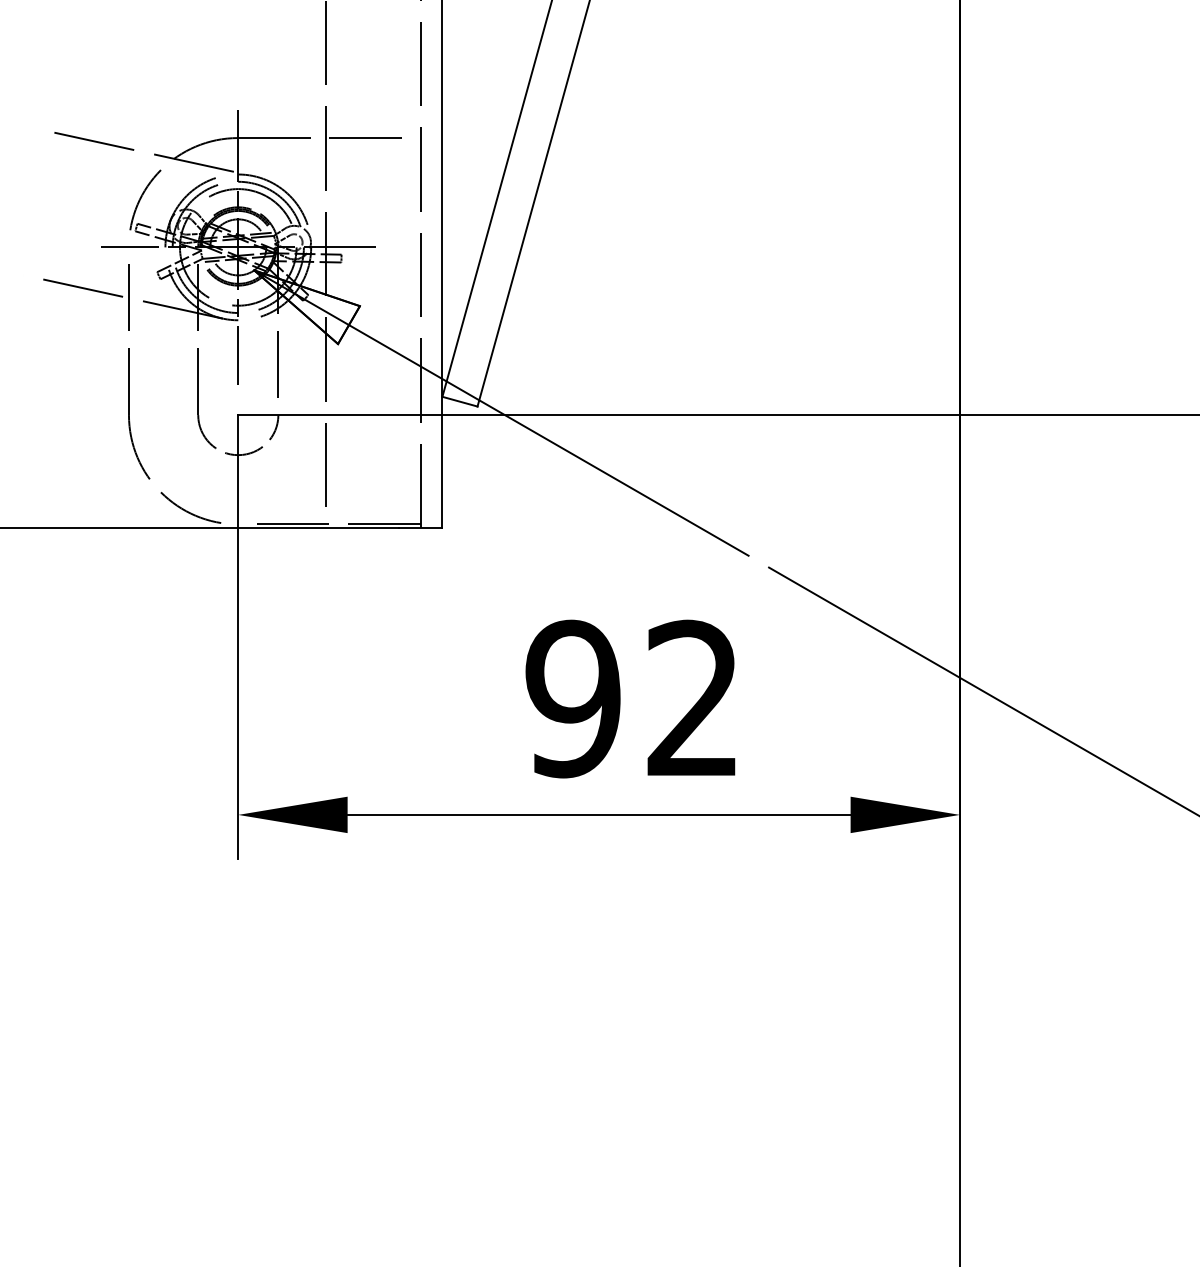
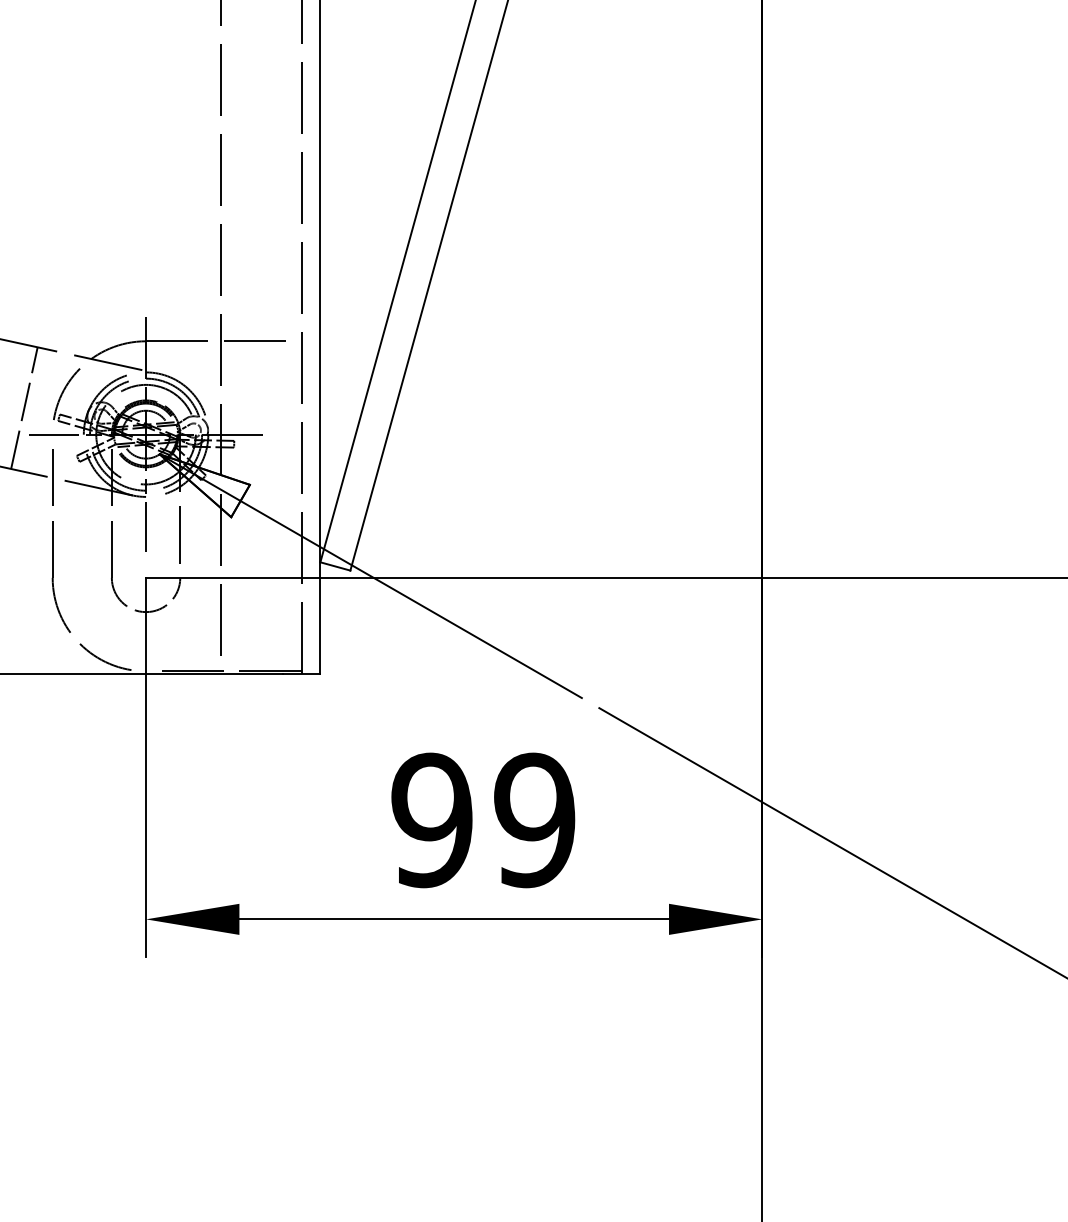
line: (95, 215) -> (24, 407), added
text: (693, 699) -> (534, 820), 92 -> 99

